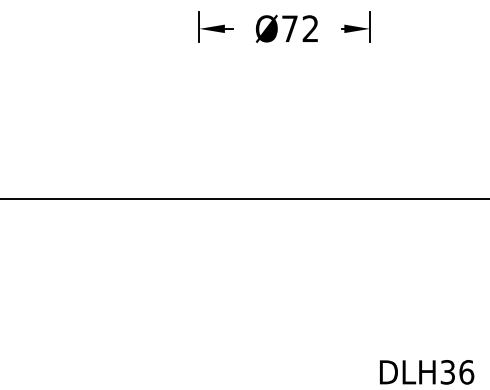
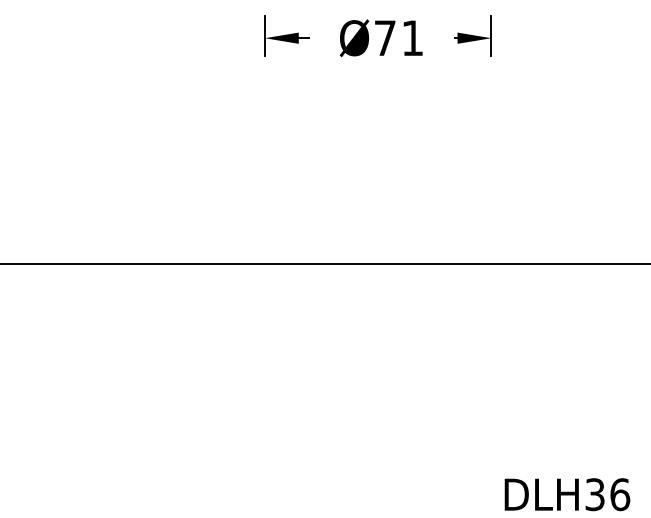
text: (310, 28) -> (412, 37), Ø72 -> Ø71

